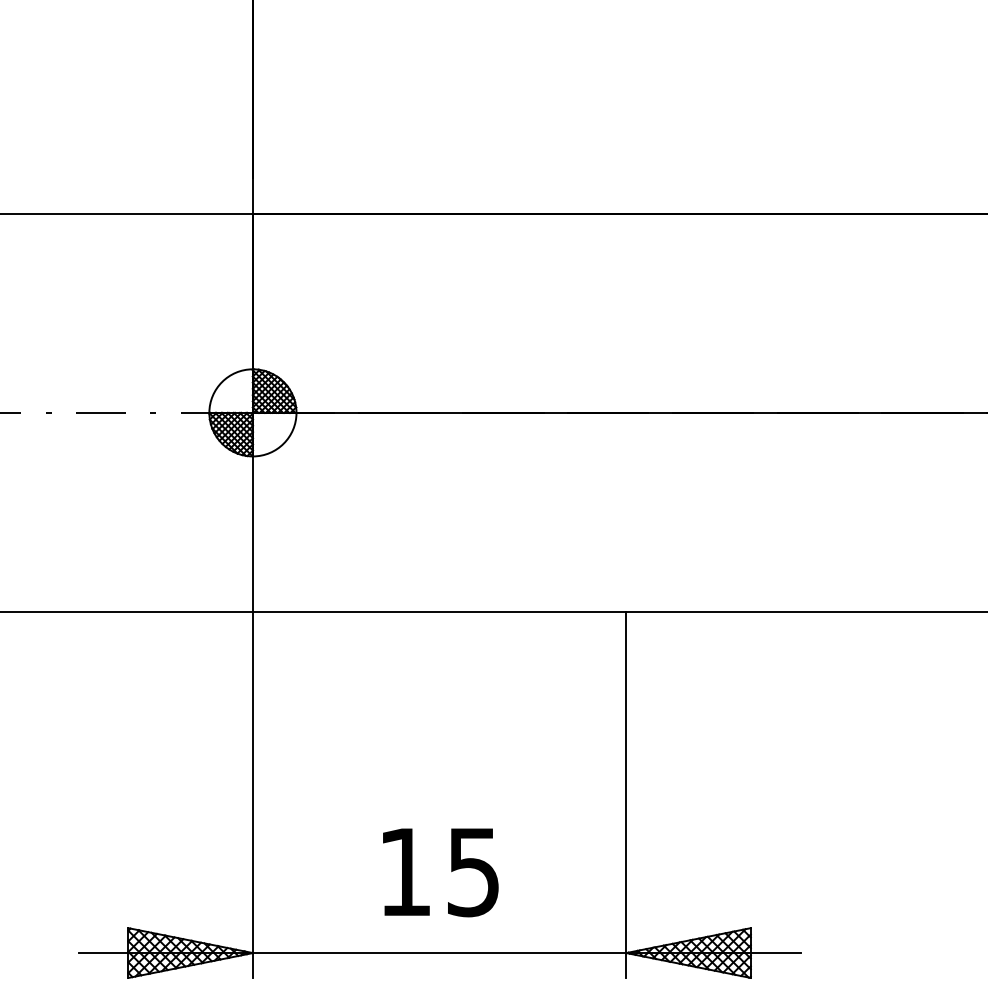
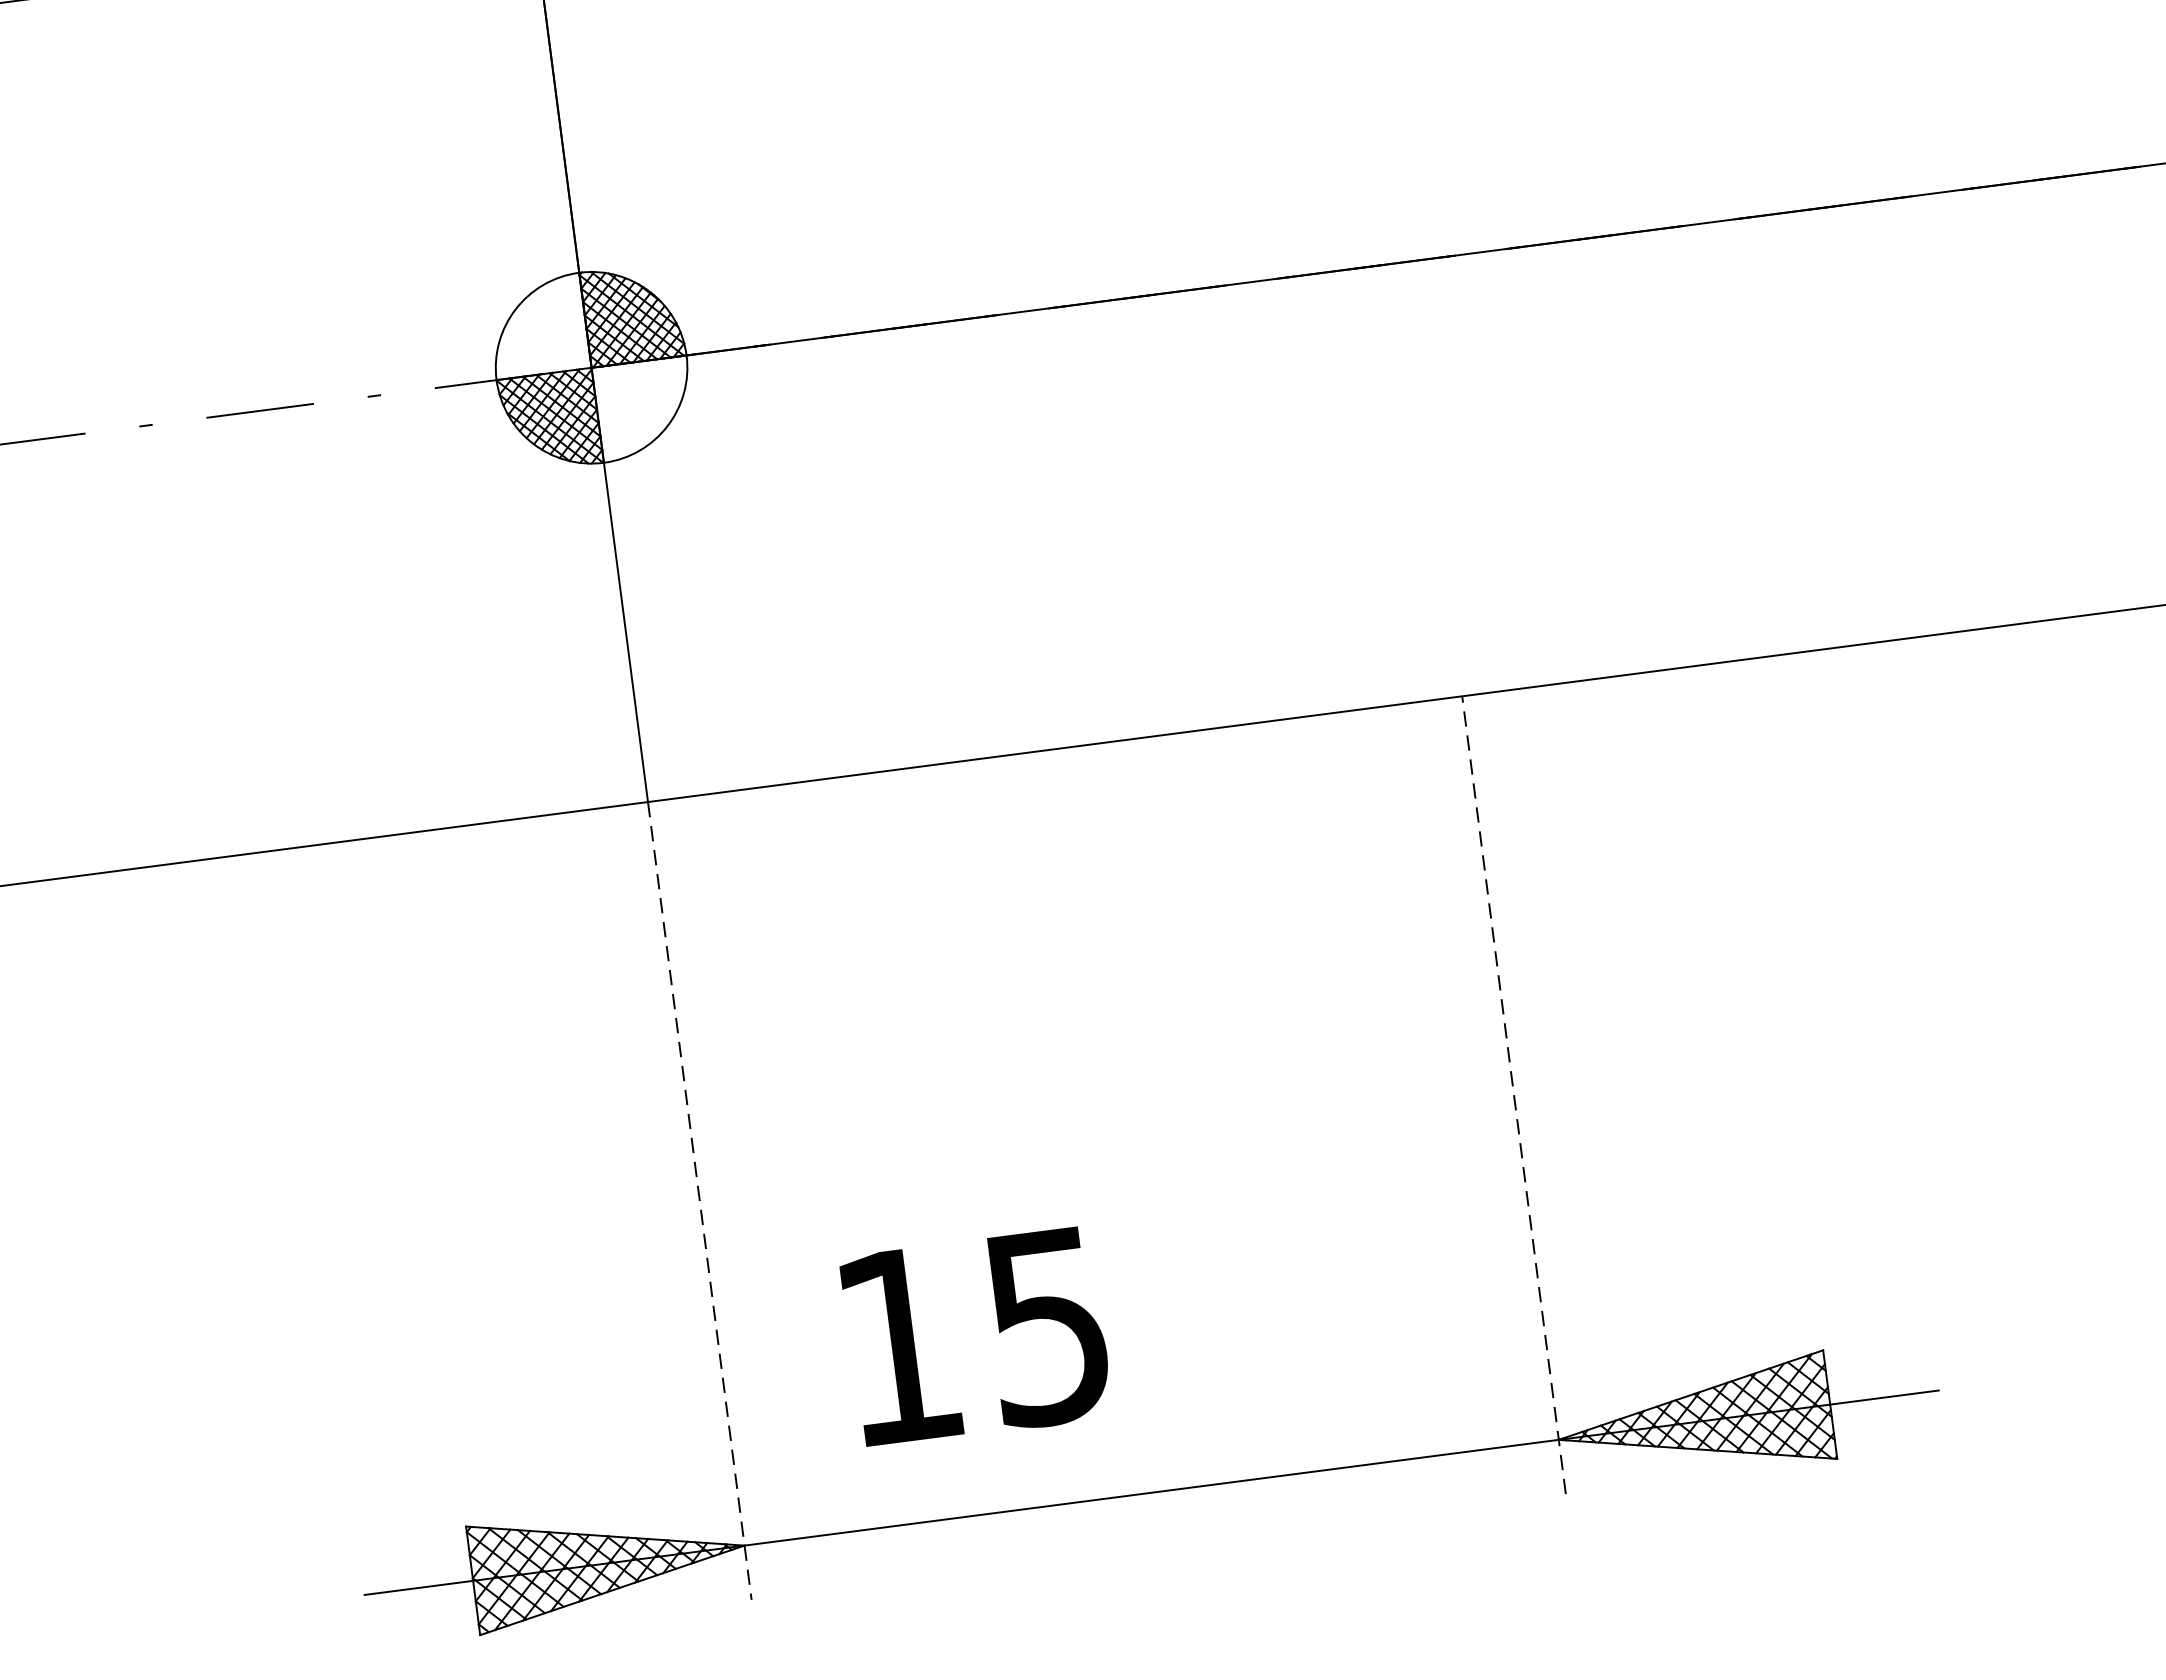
line: (252, 795) -> (698, 1202), solid -> dashed
line: (626, 795) -> (1514, 1096), solid -> dashed
text: (440, 872) -> (975, 1336), moved

